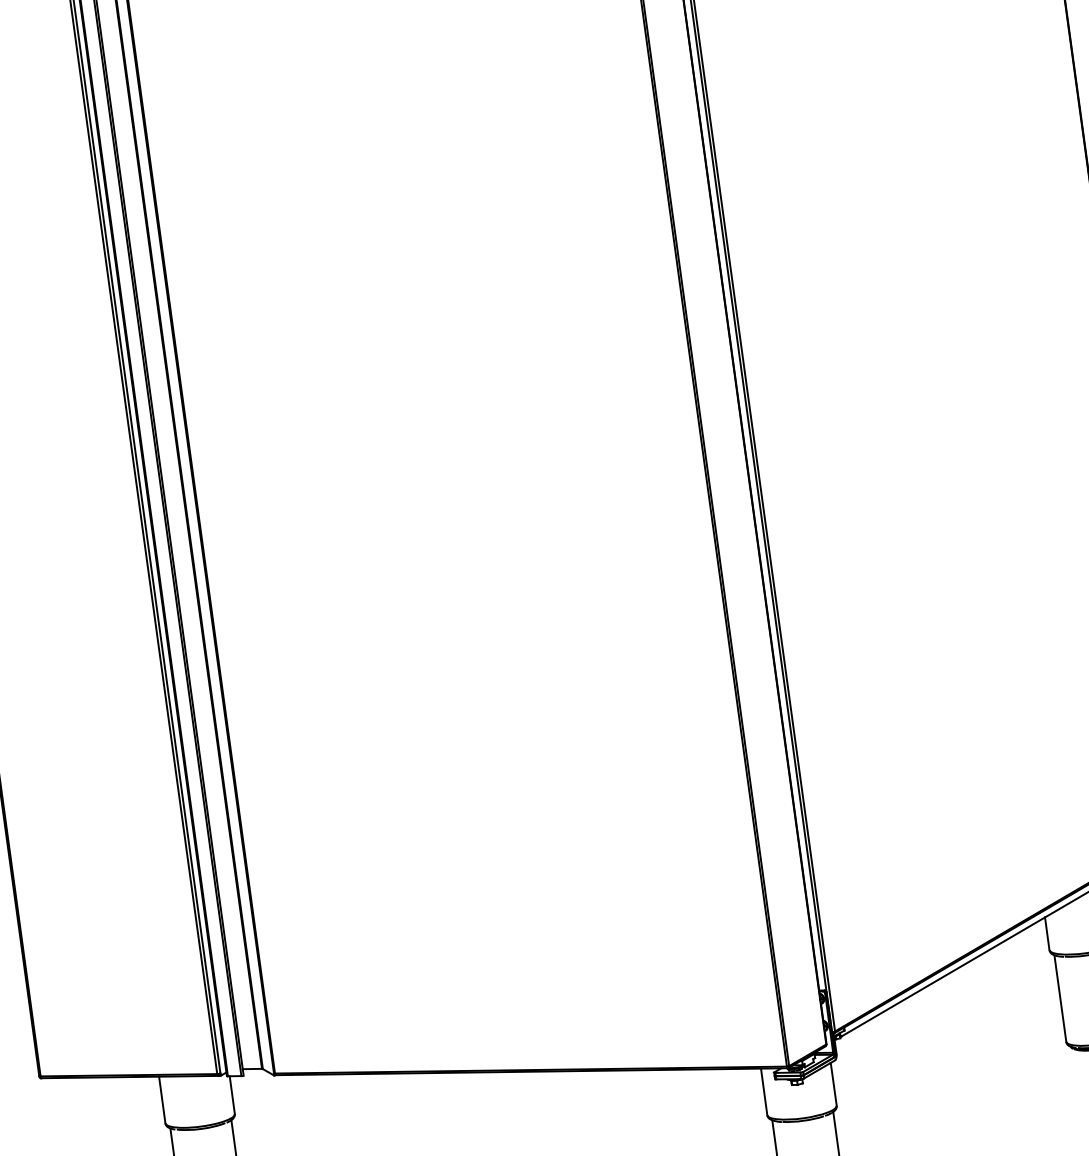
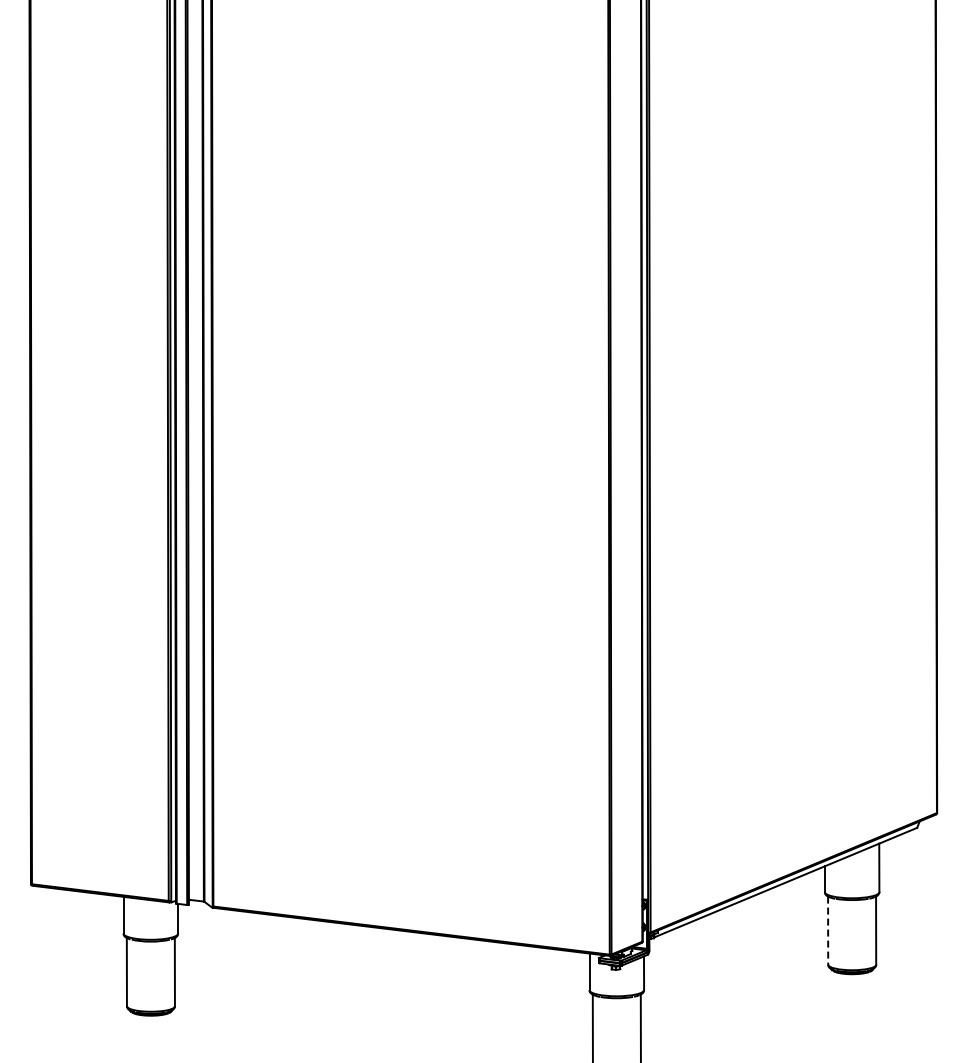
line: (1060, 999) -> (828, 931), solid -> dashed

